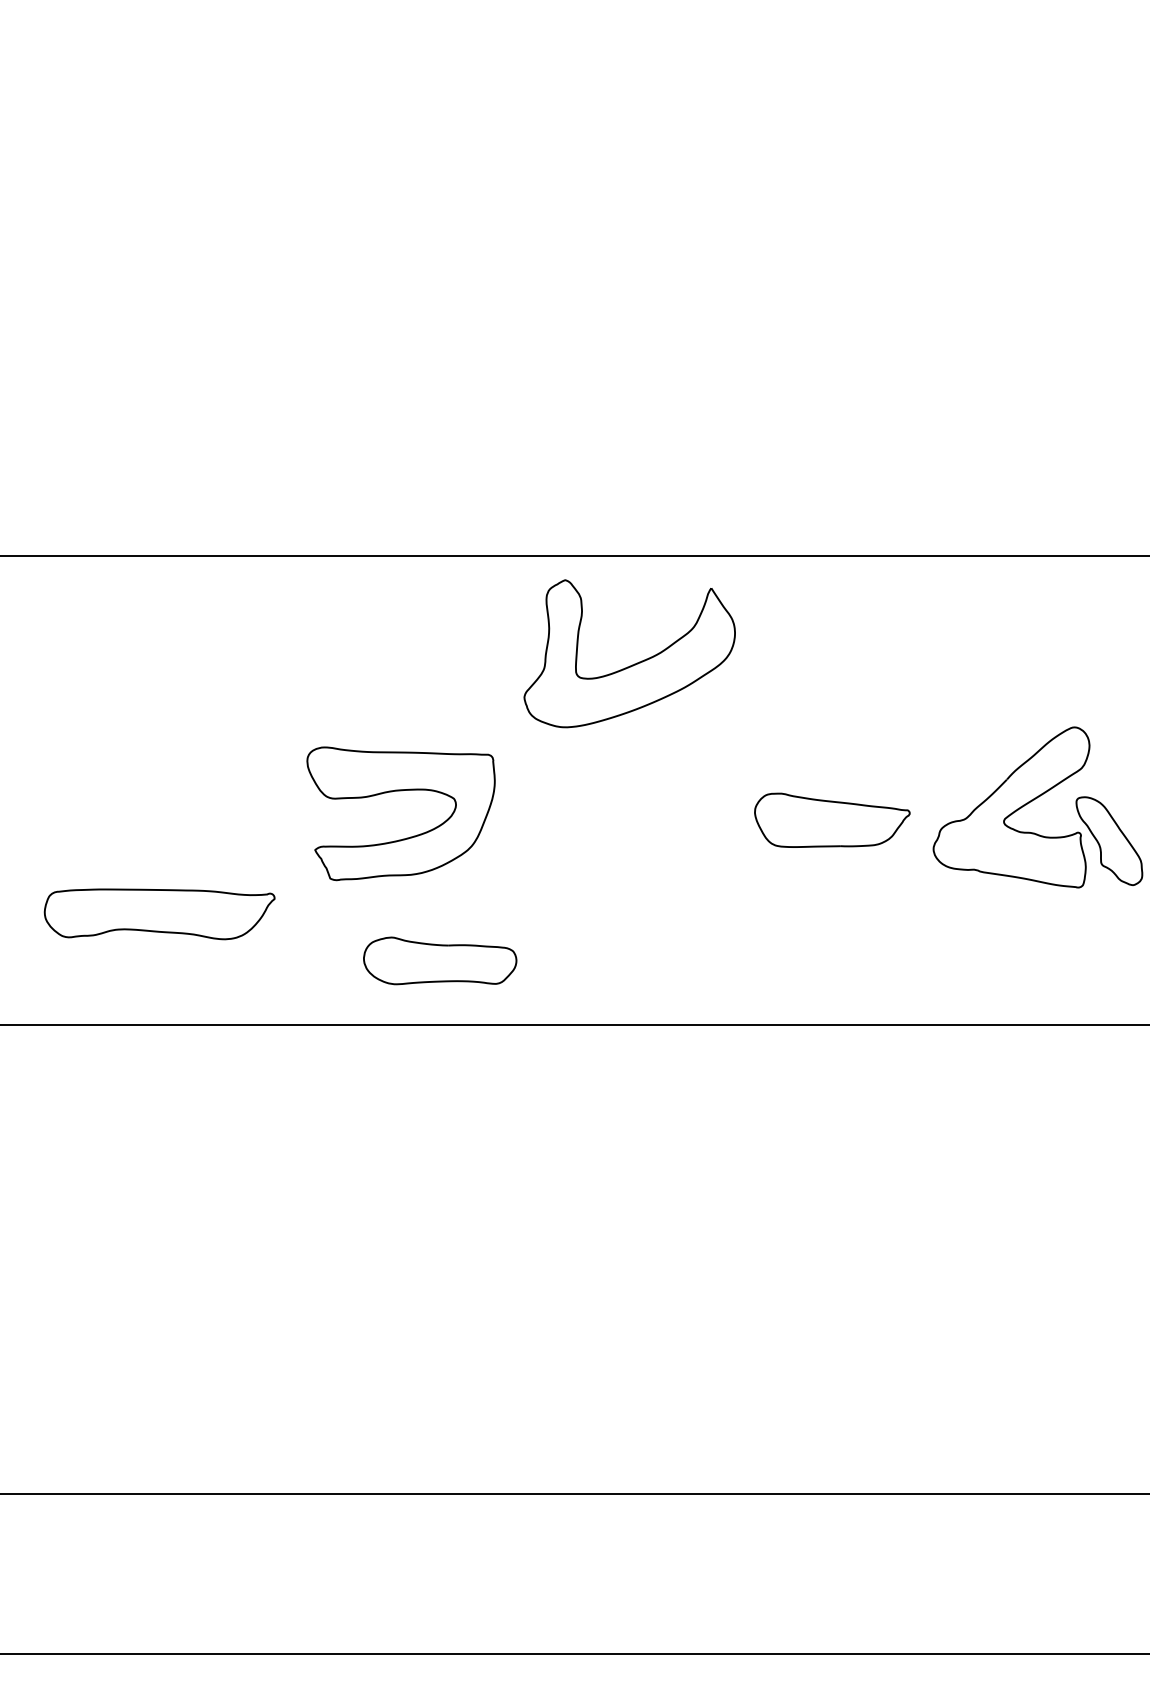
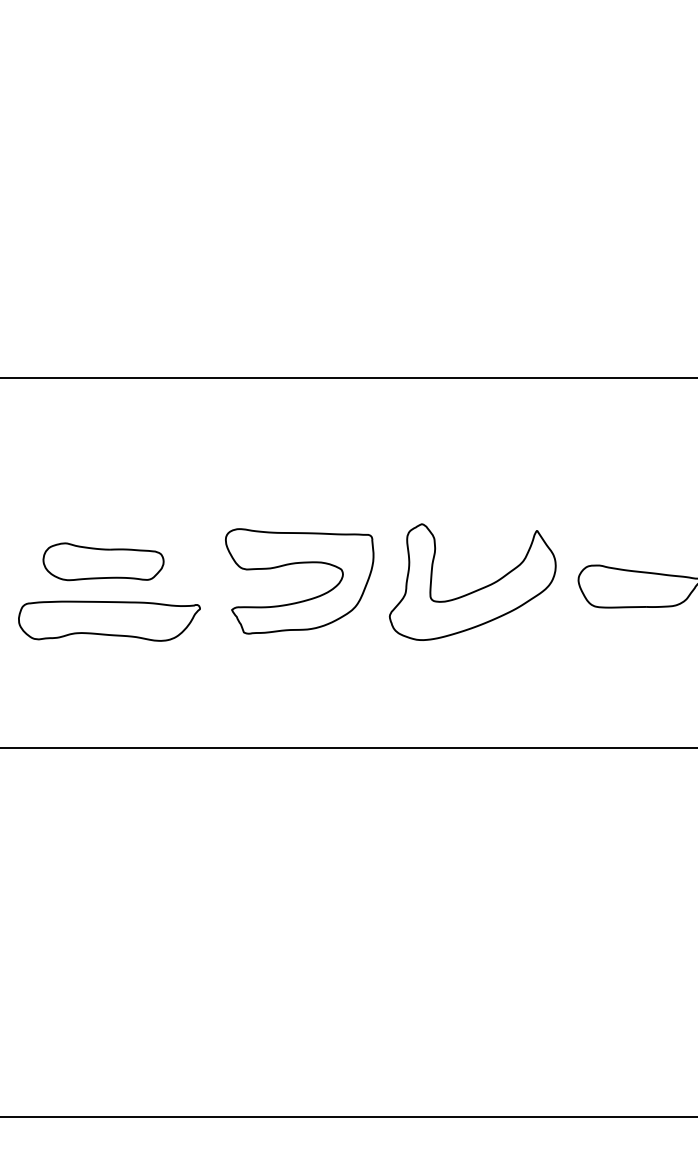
part: (634, 663) -> (476, 589), moved
part: (159, 914) -> (109, 621), moved
curve: (440, 946) -> (103, 550), moved

